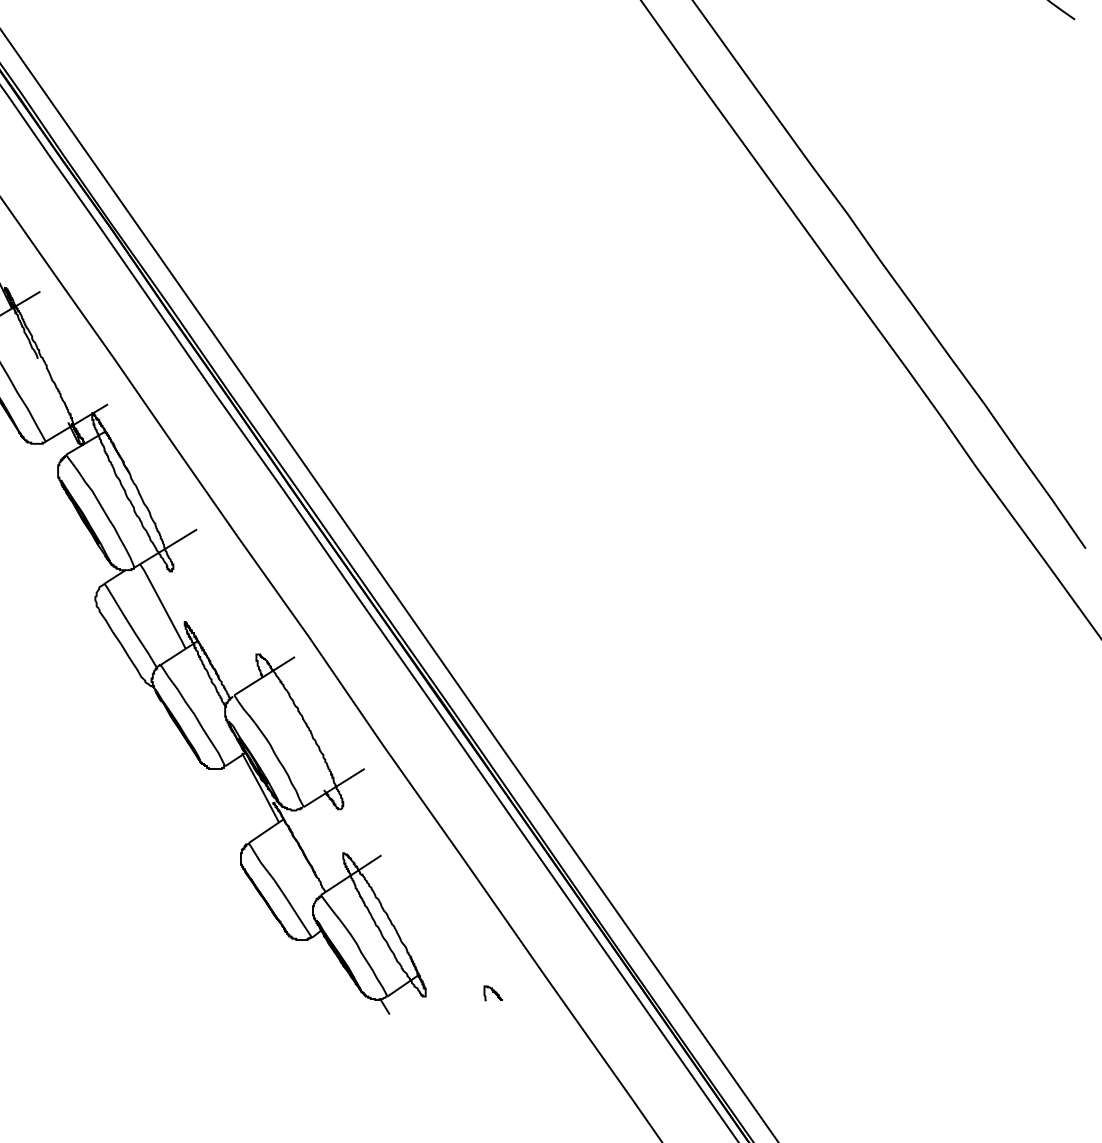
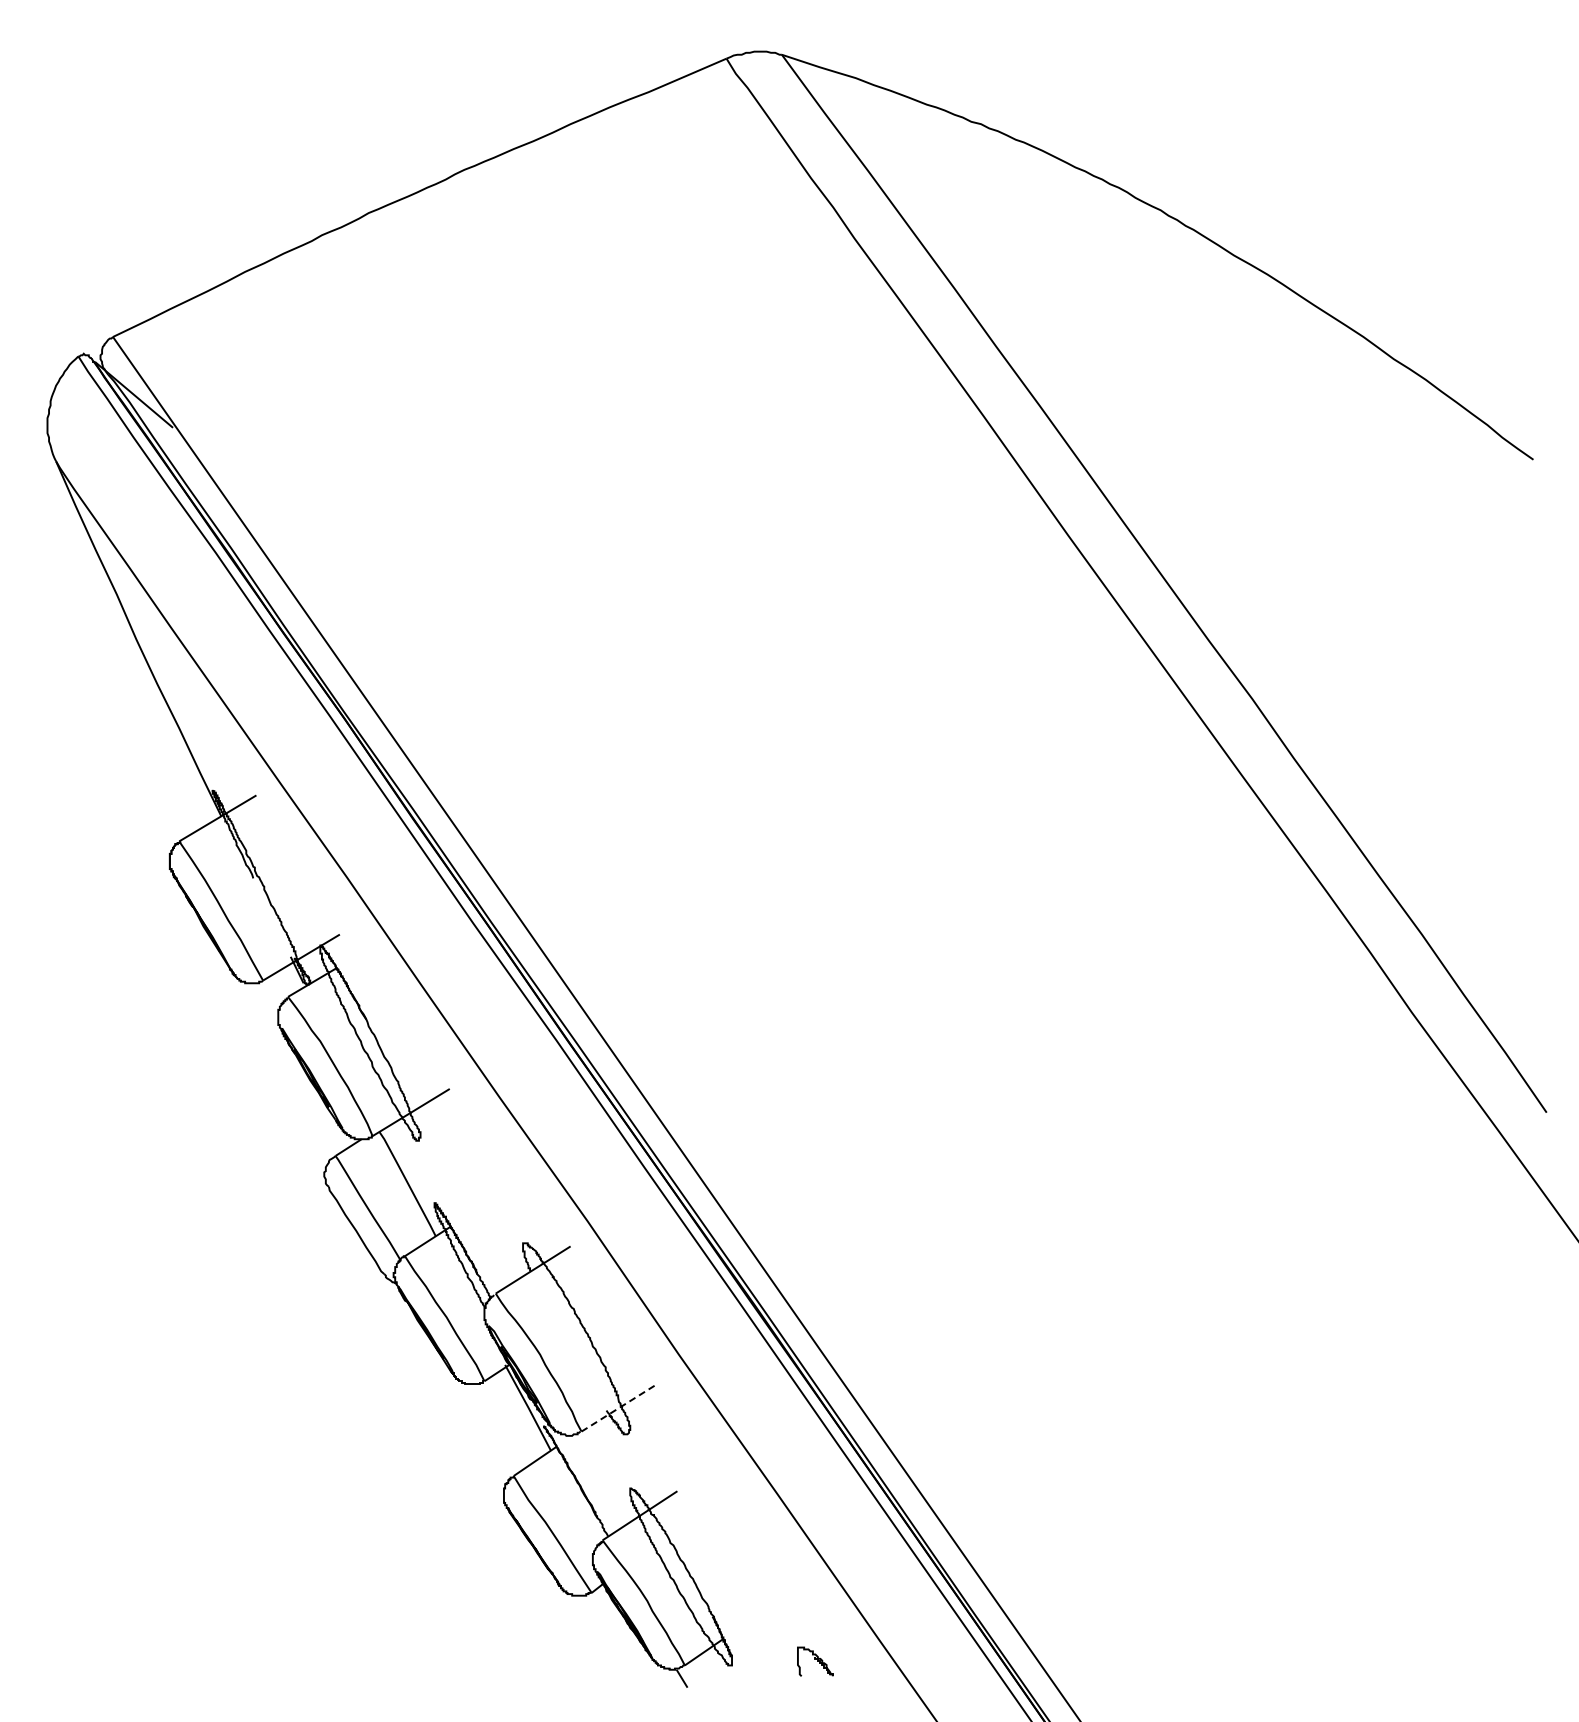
line: (334, 787) -> (619, 1407), solid -> dashed
part: (493, 993) -> (815, 1661), size x1.6

